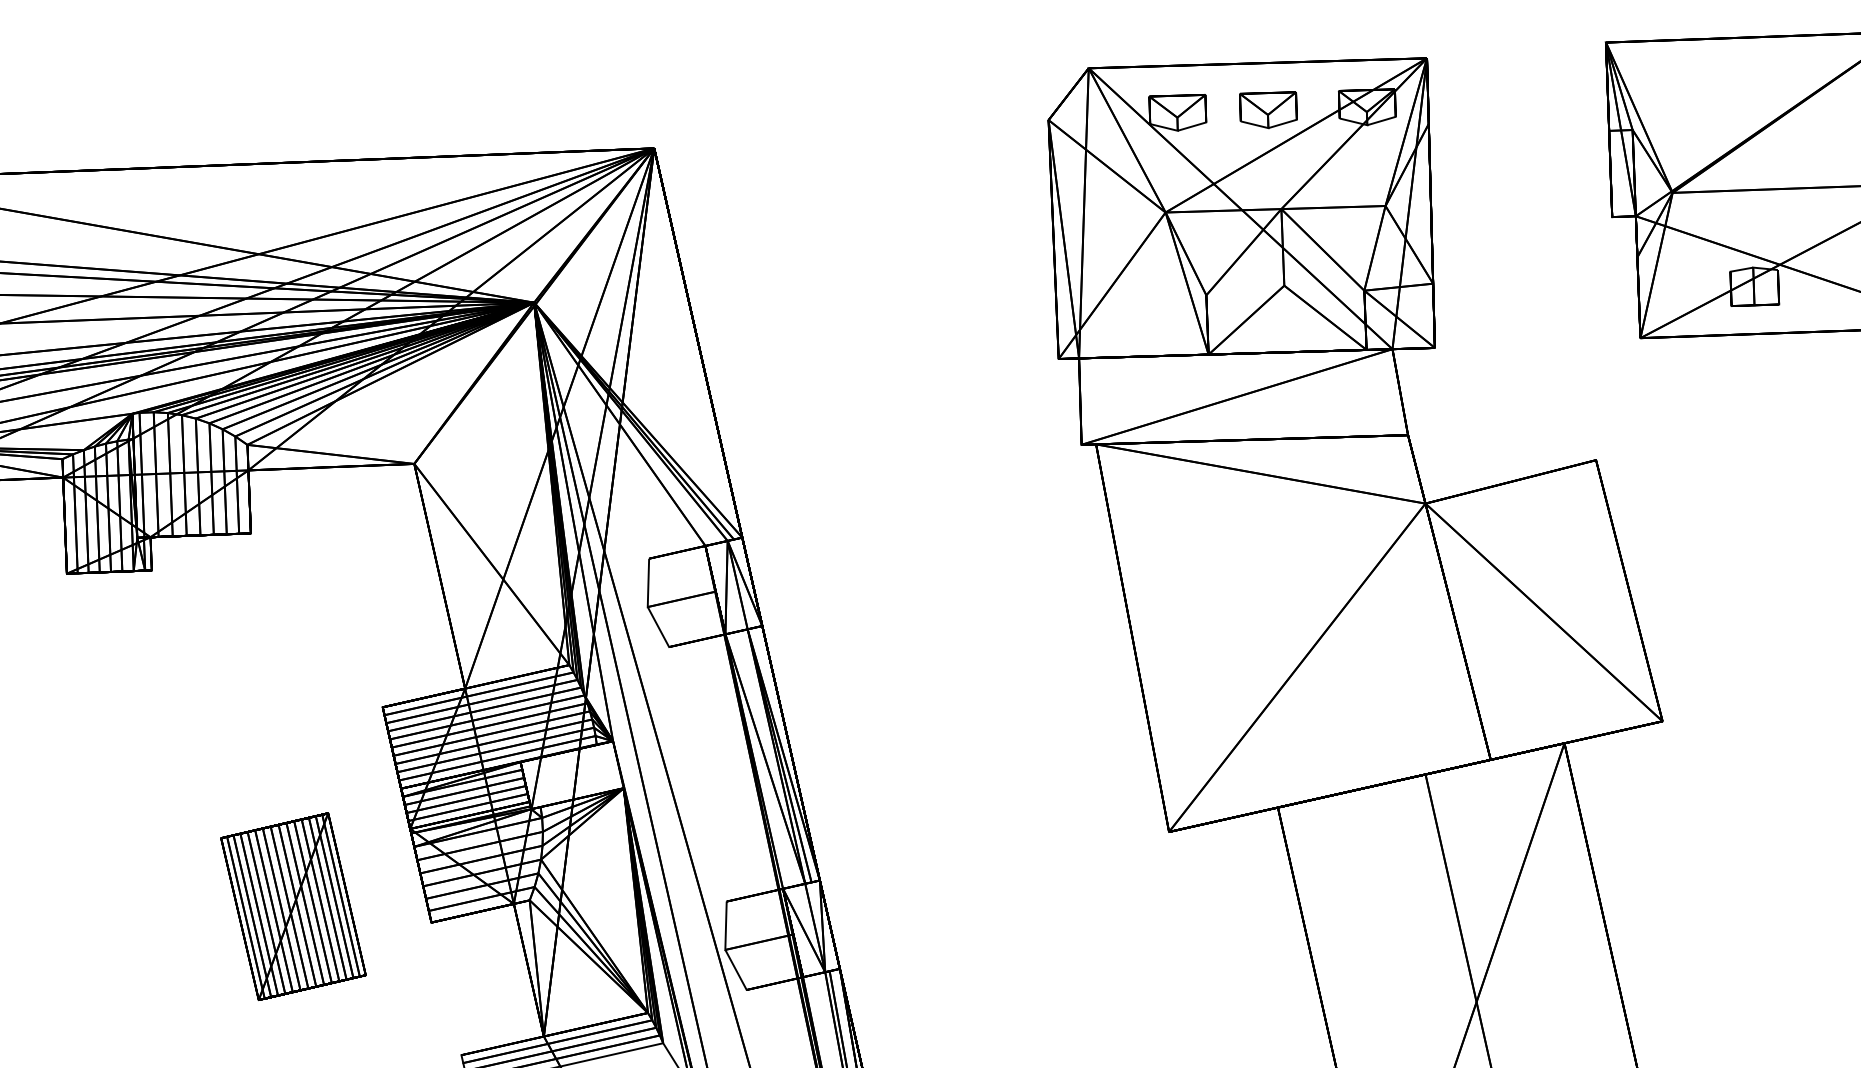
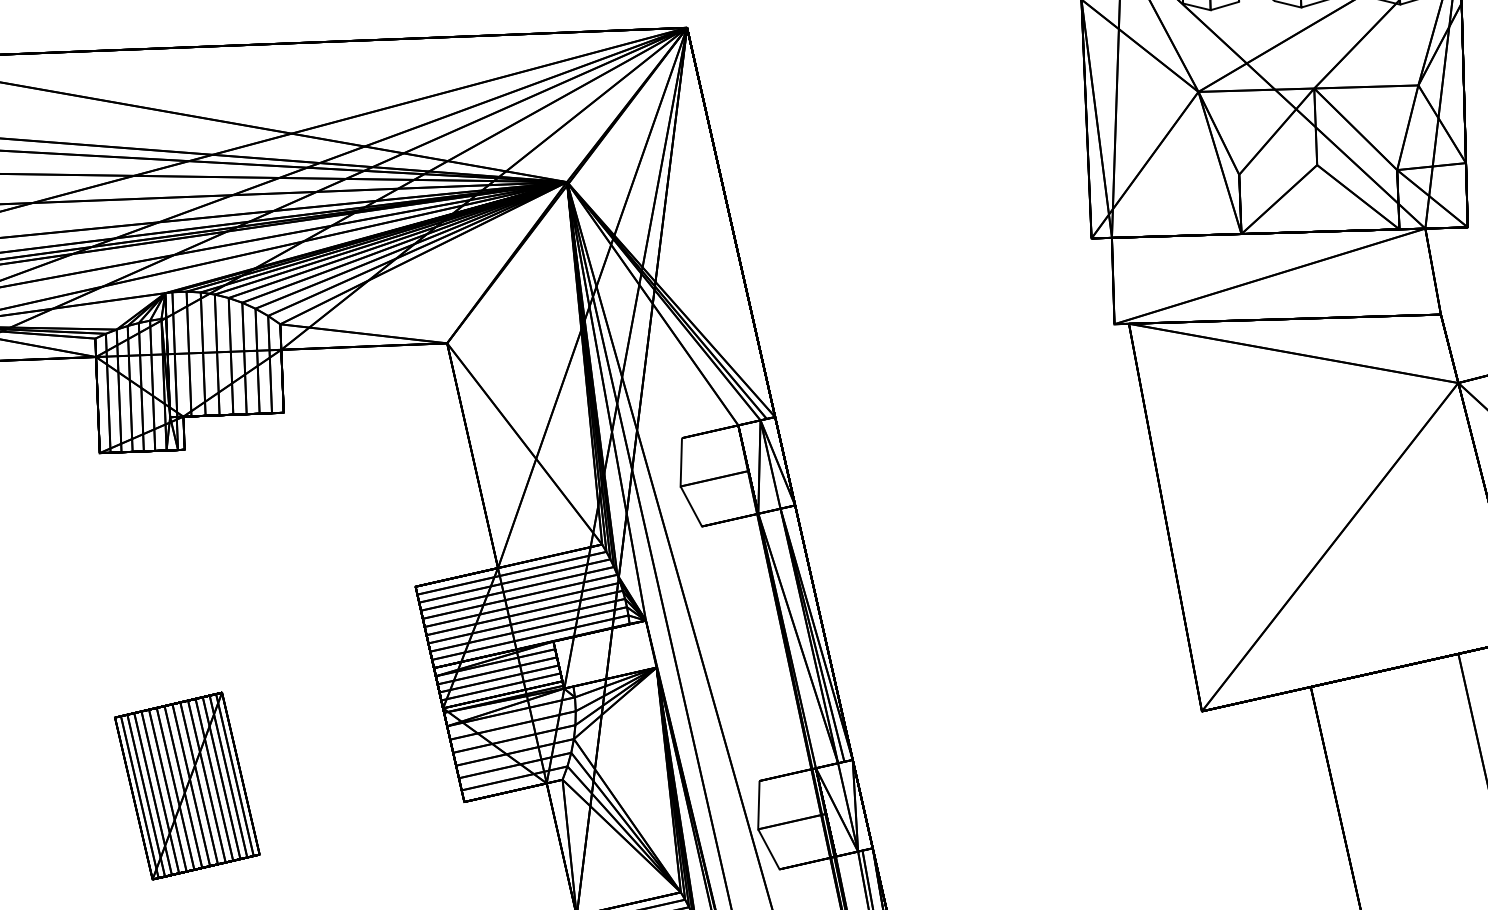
part: (293, 906) -> (187, 785), moved

